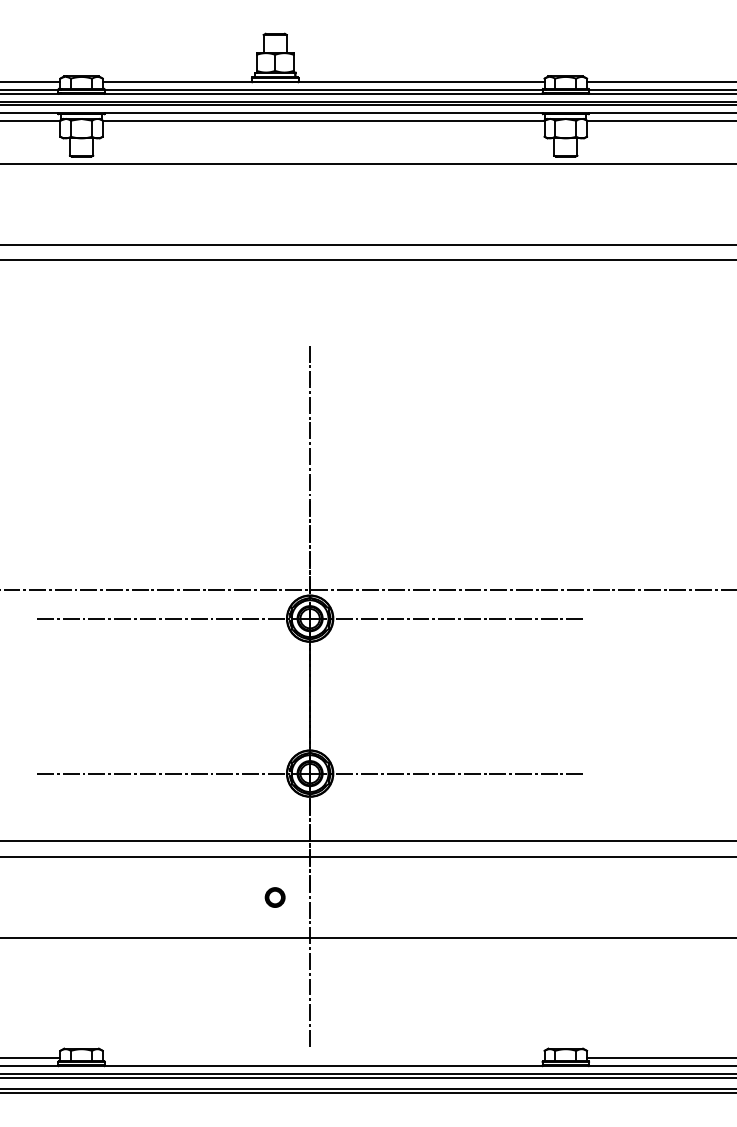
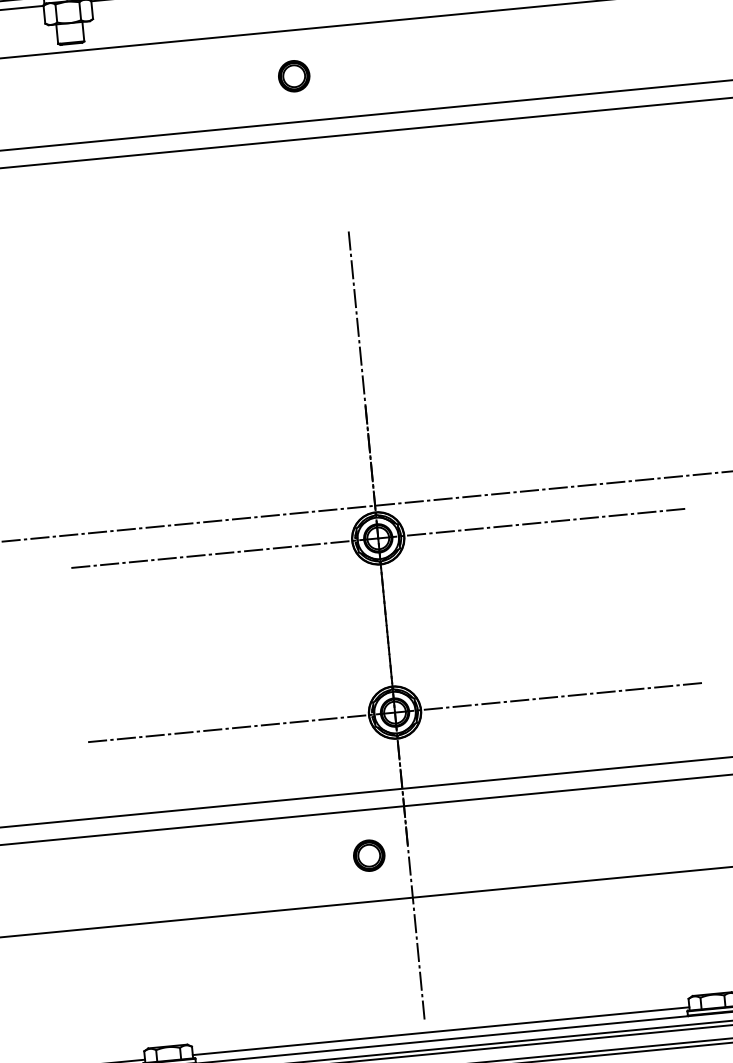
part: (274, 203) -> (293, 75), added
part: (274, 897) -> (368, 855), size x1.43
line: (323, 1058) -> (440, 1031), added

